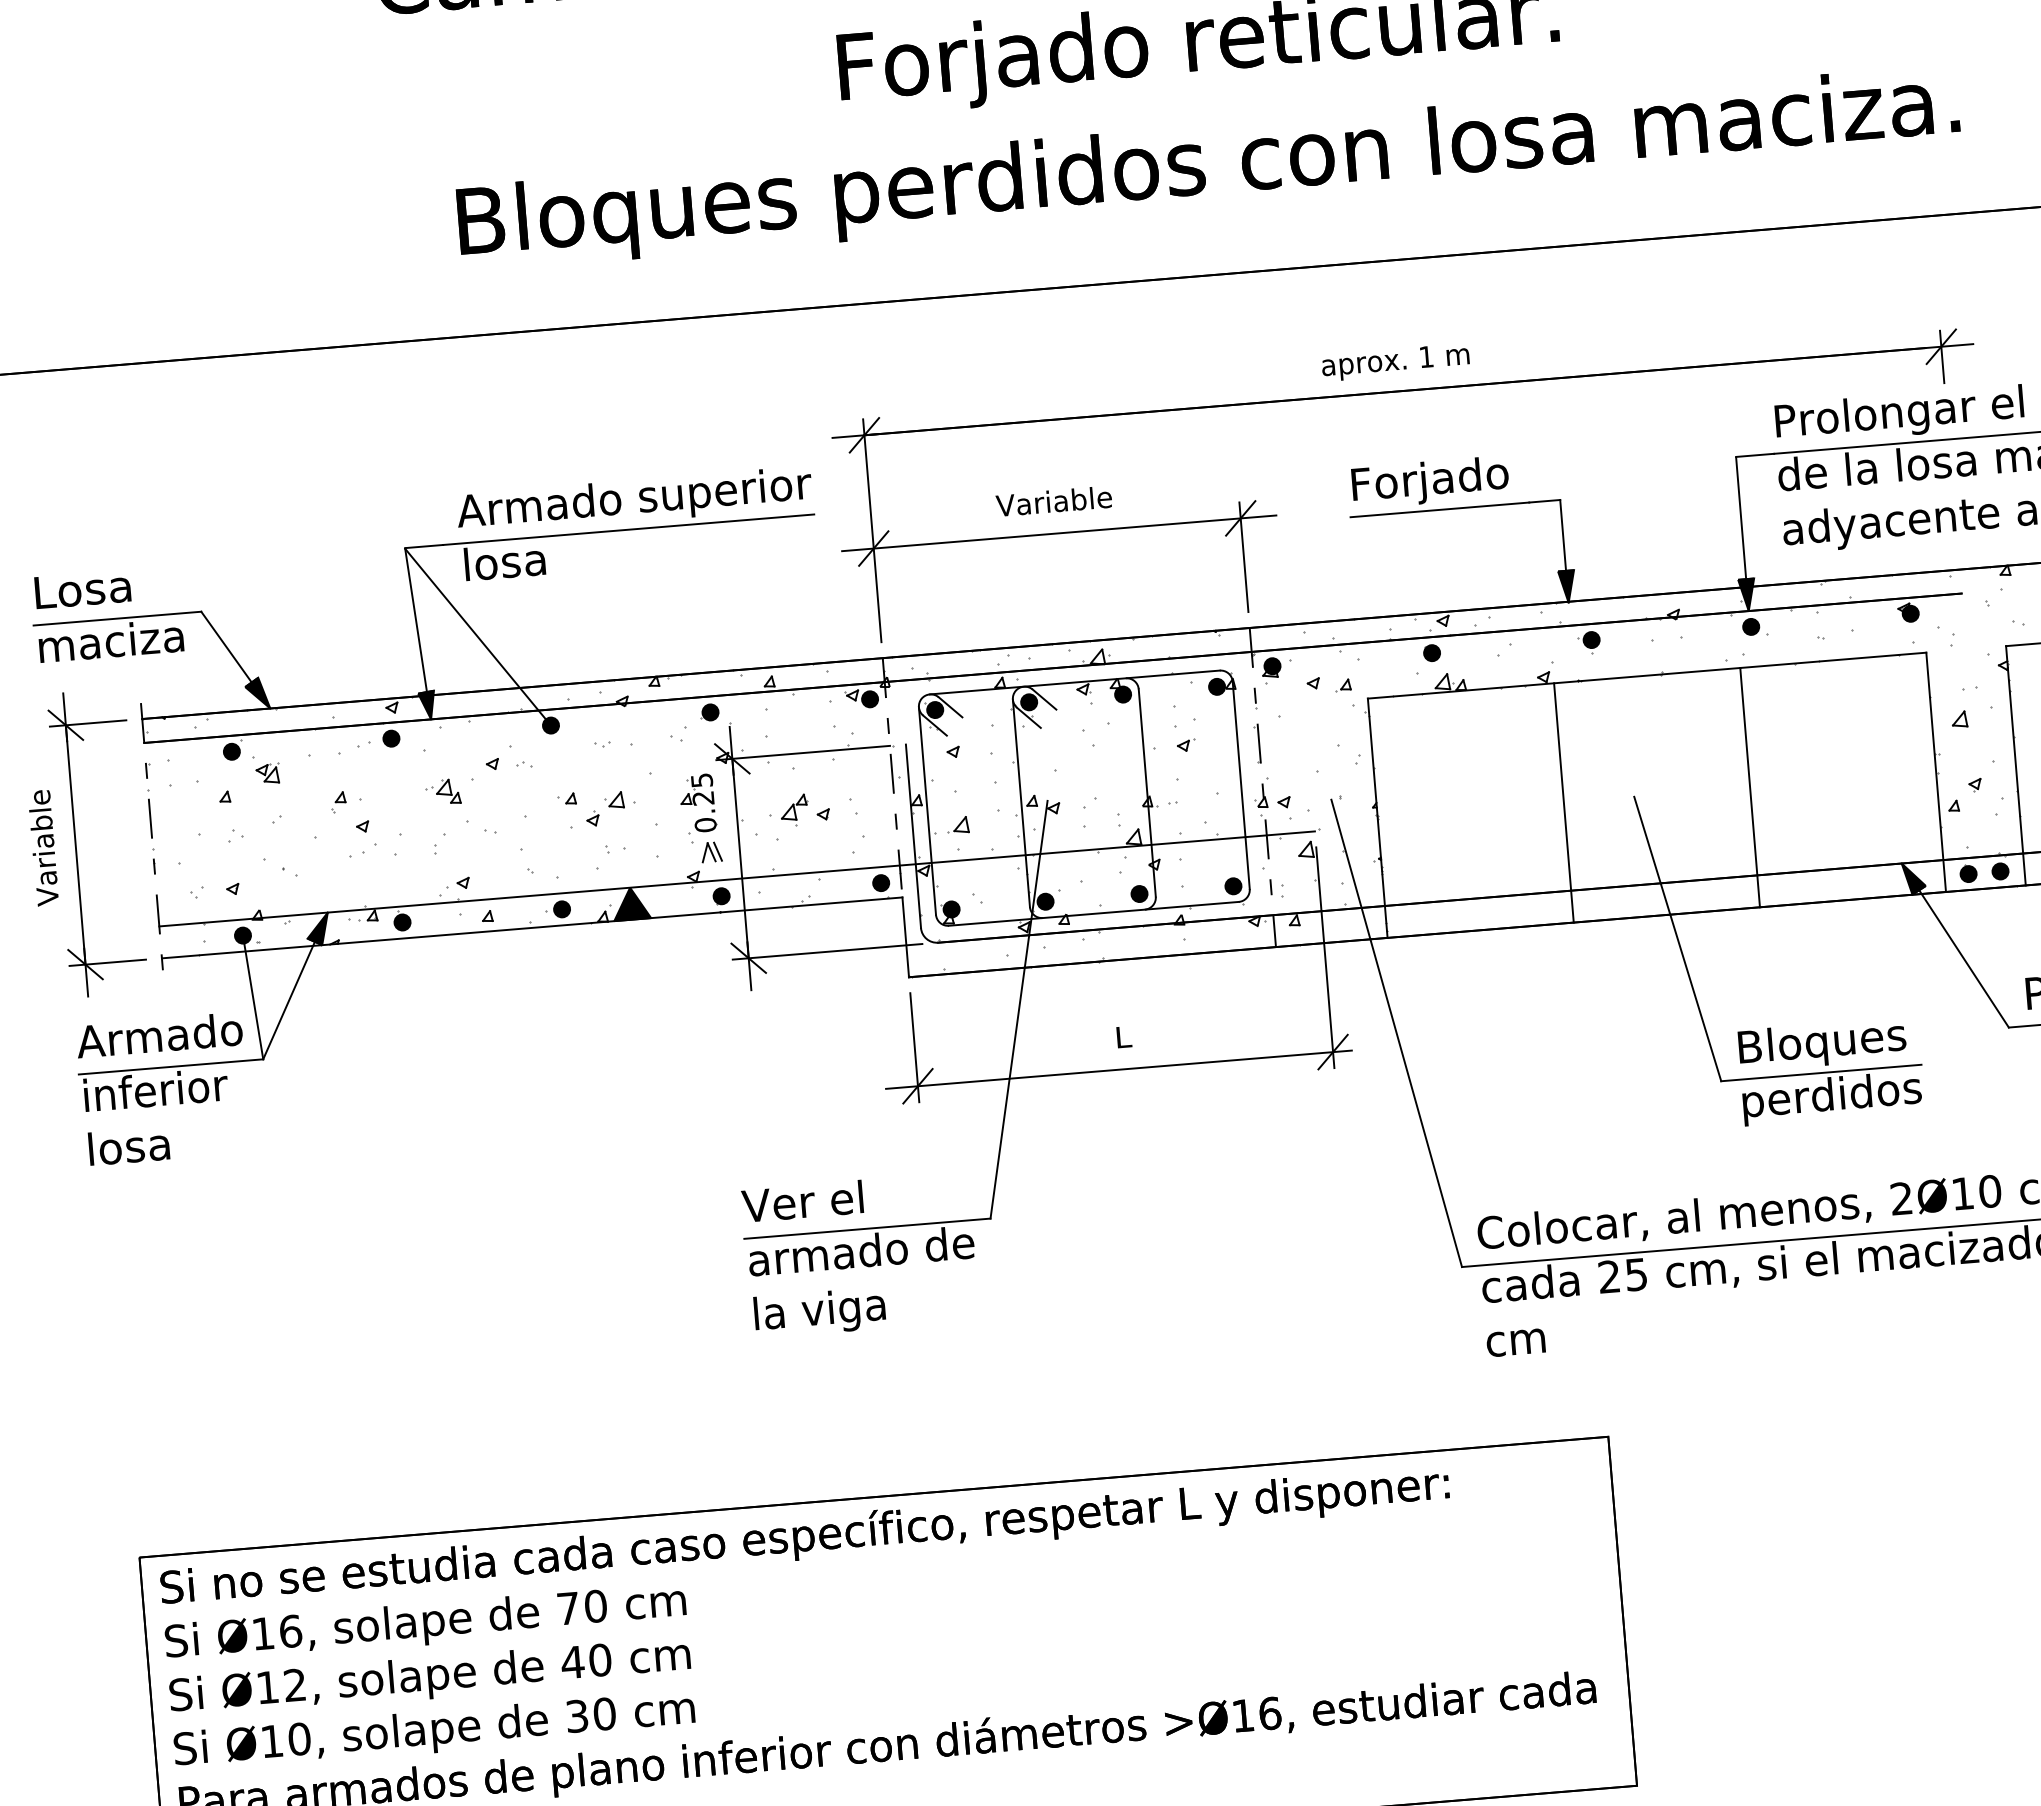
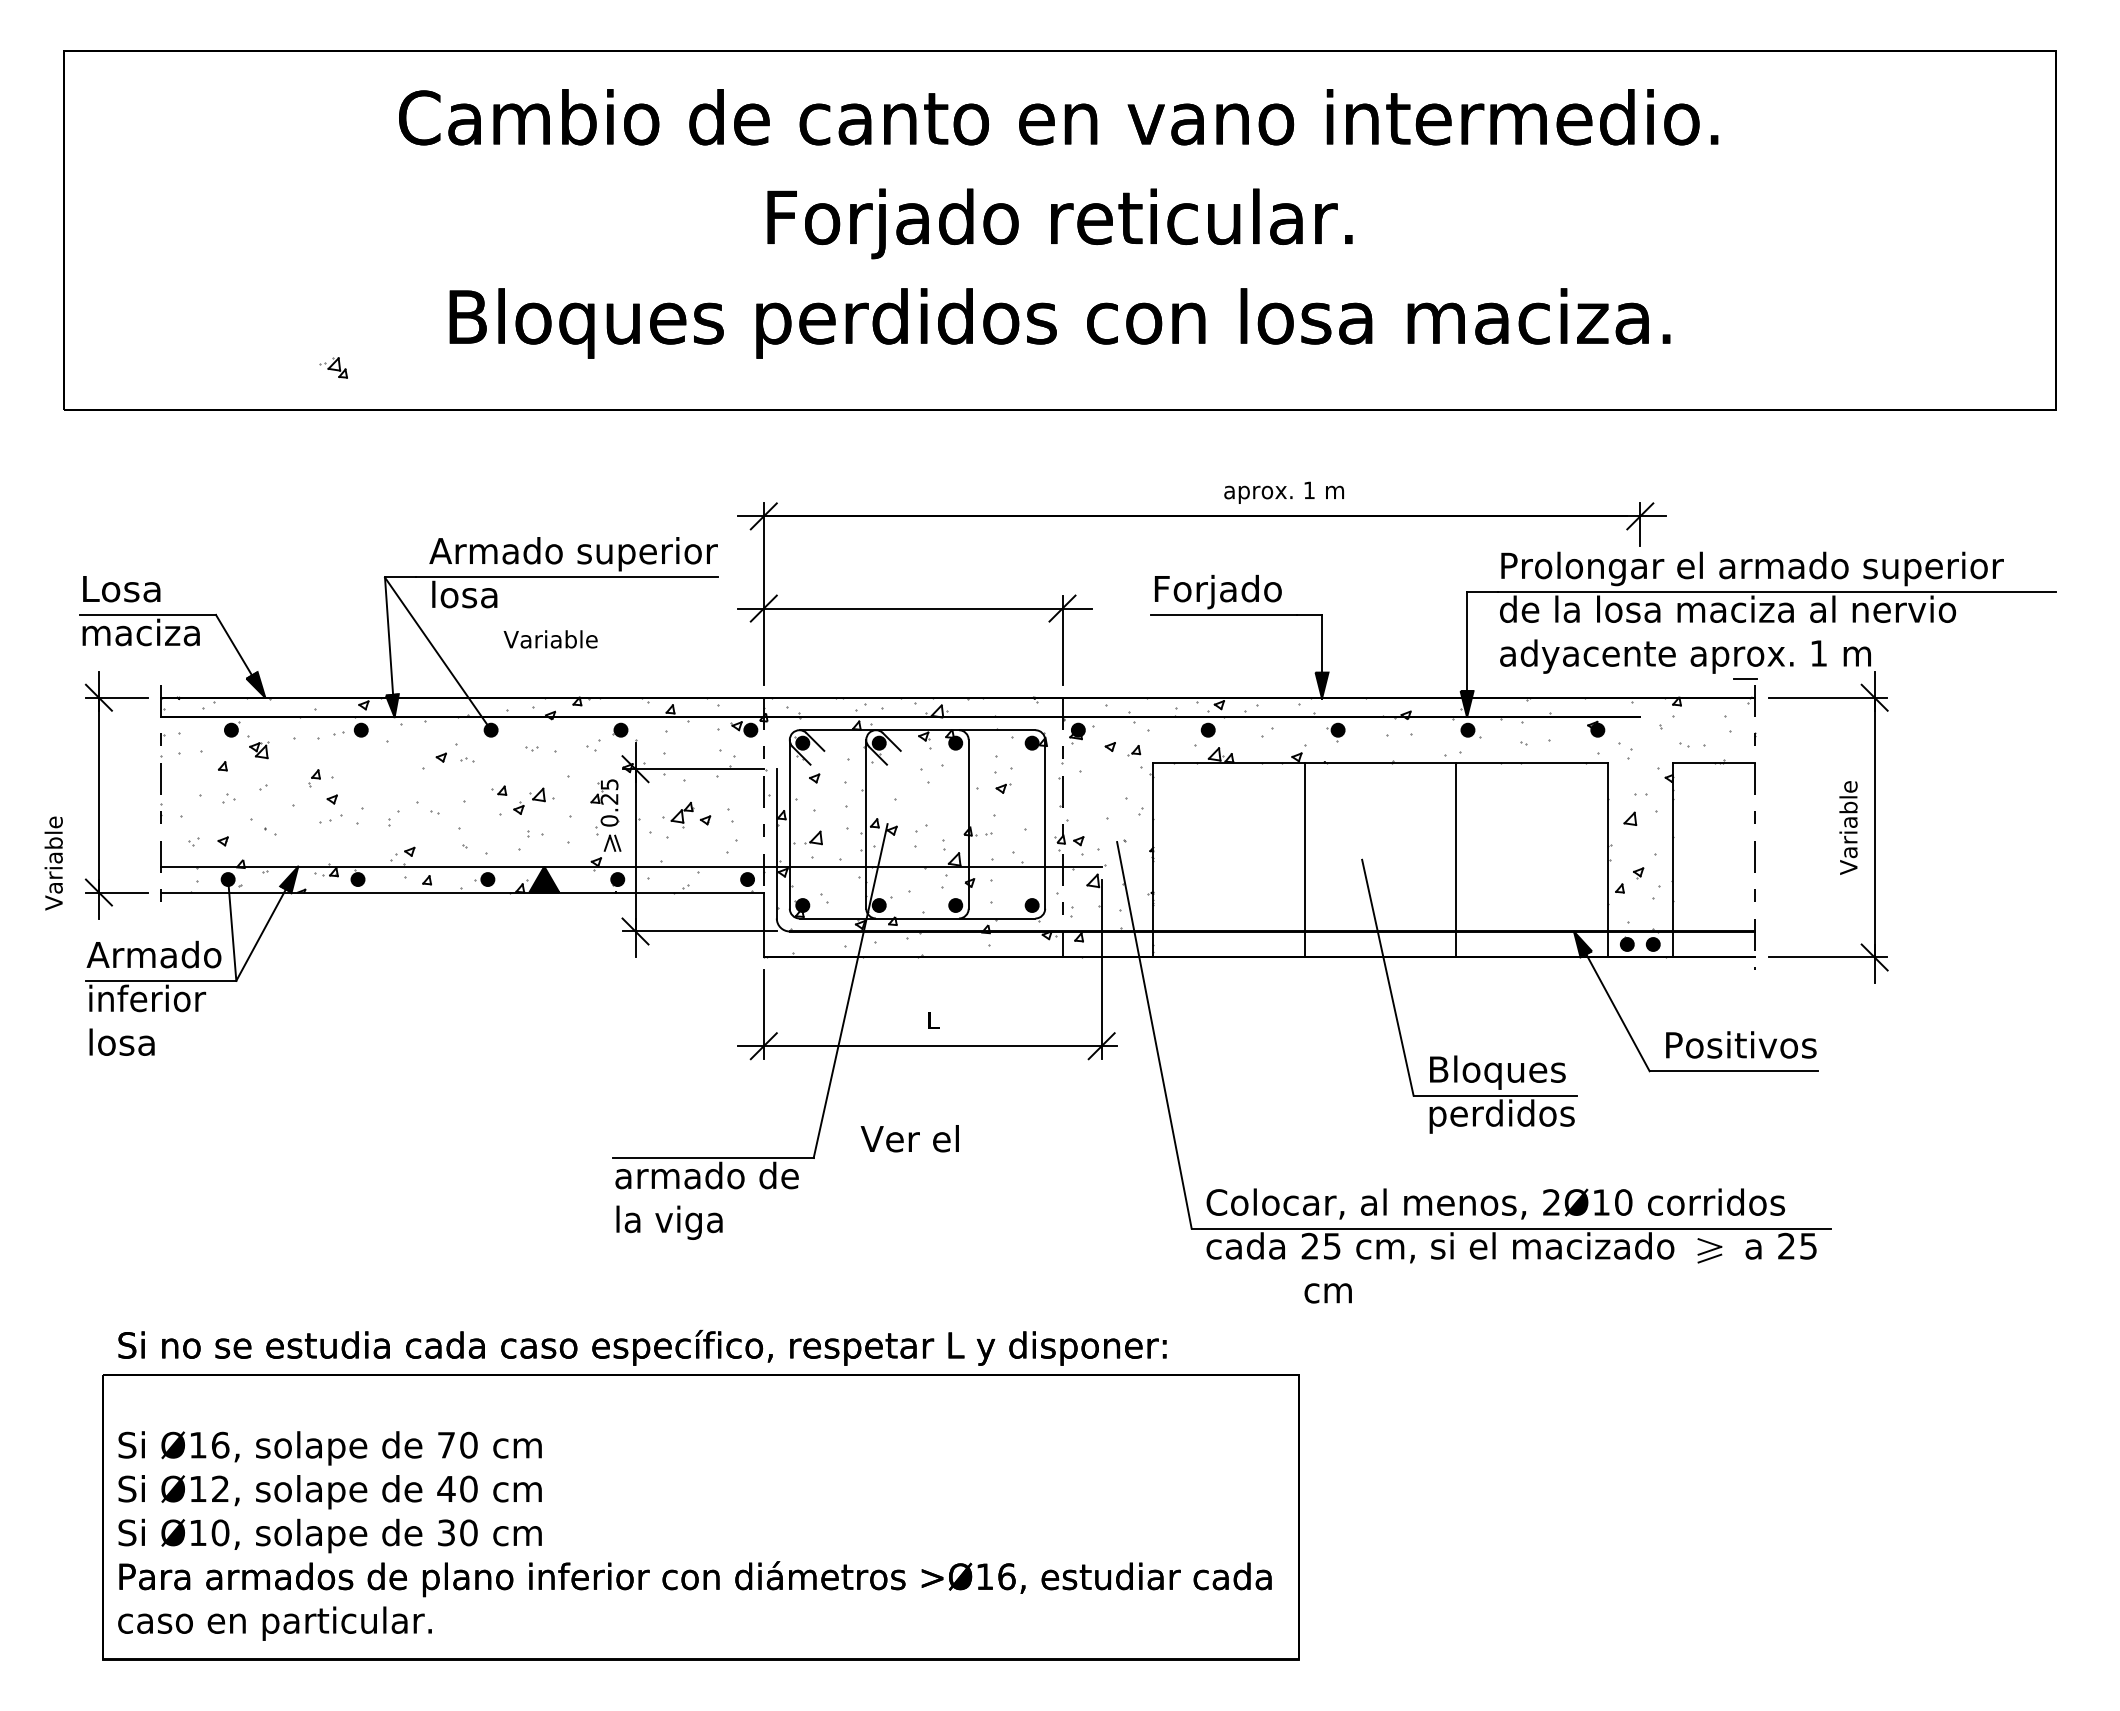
text: (1394, 362) -> (1283, 492), moved
text: (1053, 501) -> (550, 639), moved
part: (443, 791) -> (333, 367), moved
text: (43, 848) -> (53, 863), moved
text: (802, 1201) -> (909, 1138), moved
text: (1515, 1343) -> (1327, 1293), moved
text: (804, 1537) -> (642, 1347), moved

